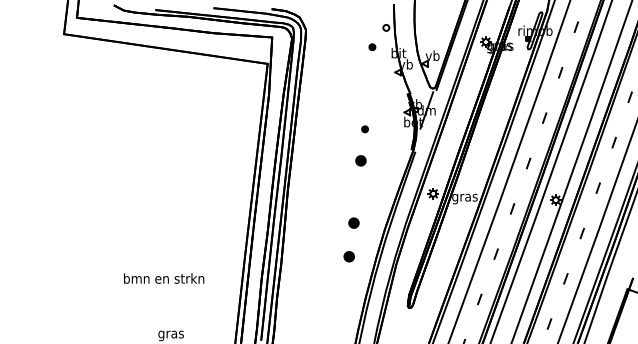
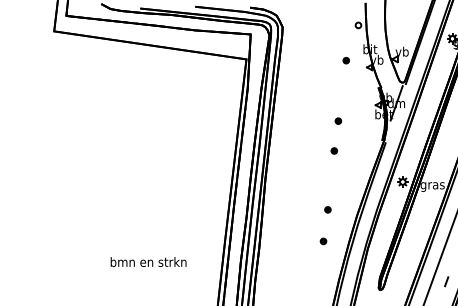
part: (372, 47) -> (346, 60), moved
part: (360, 160) -> (334, 150), size x0.62
part: (353, 223) -> (327, 210), size x0.62
part: (349, 256) -> (323, 241), size x0.62

